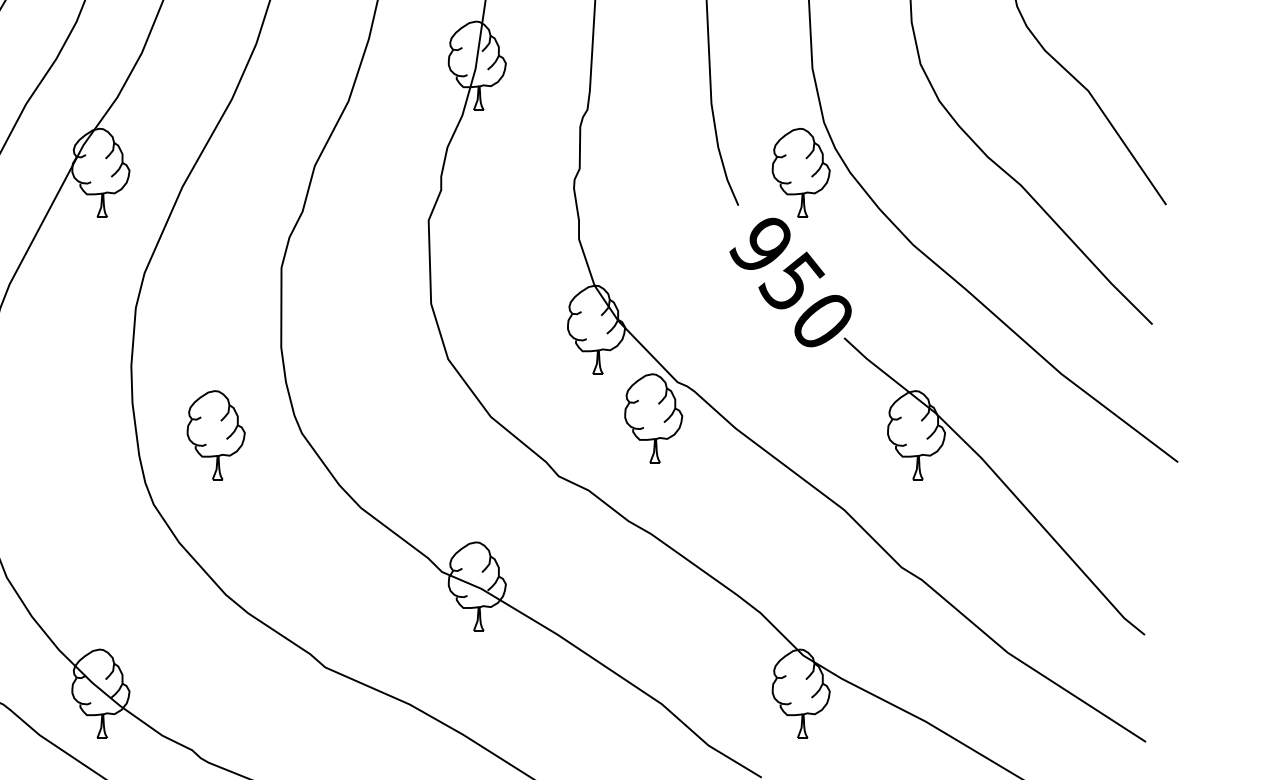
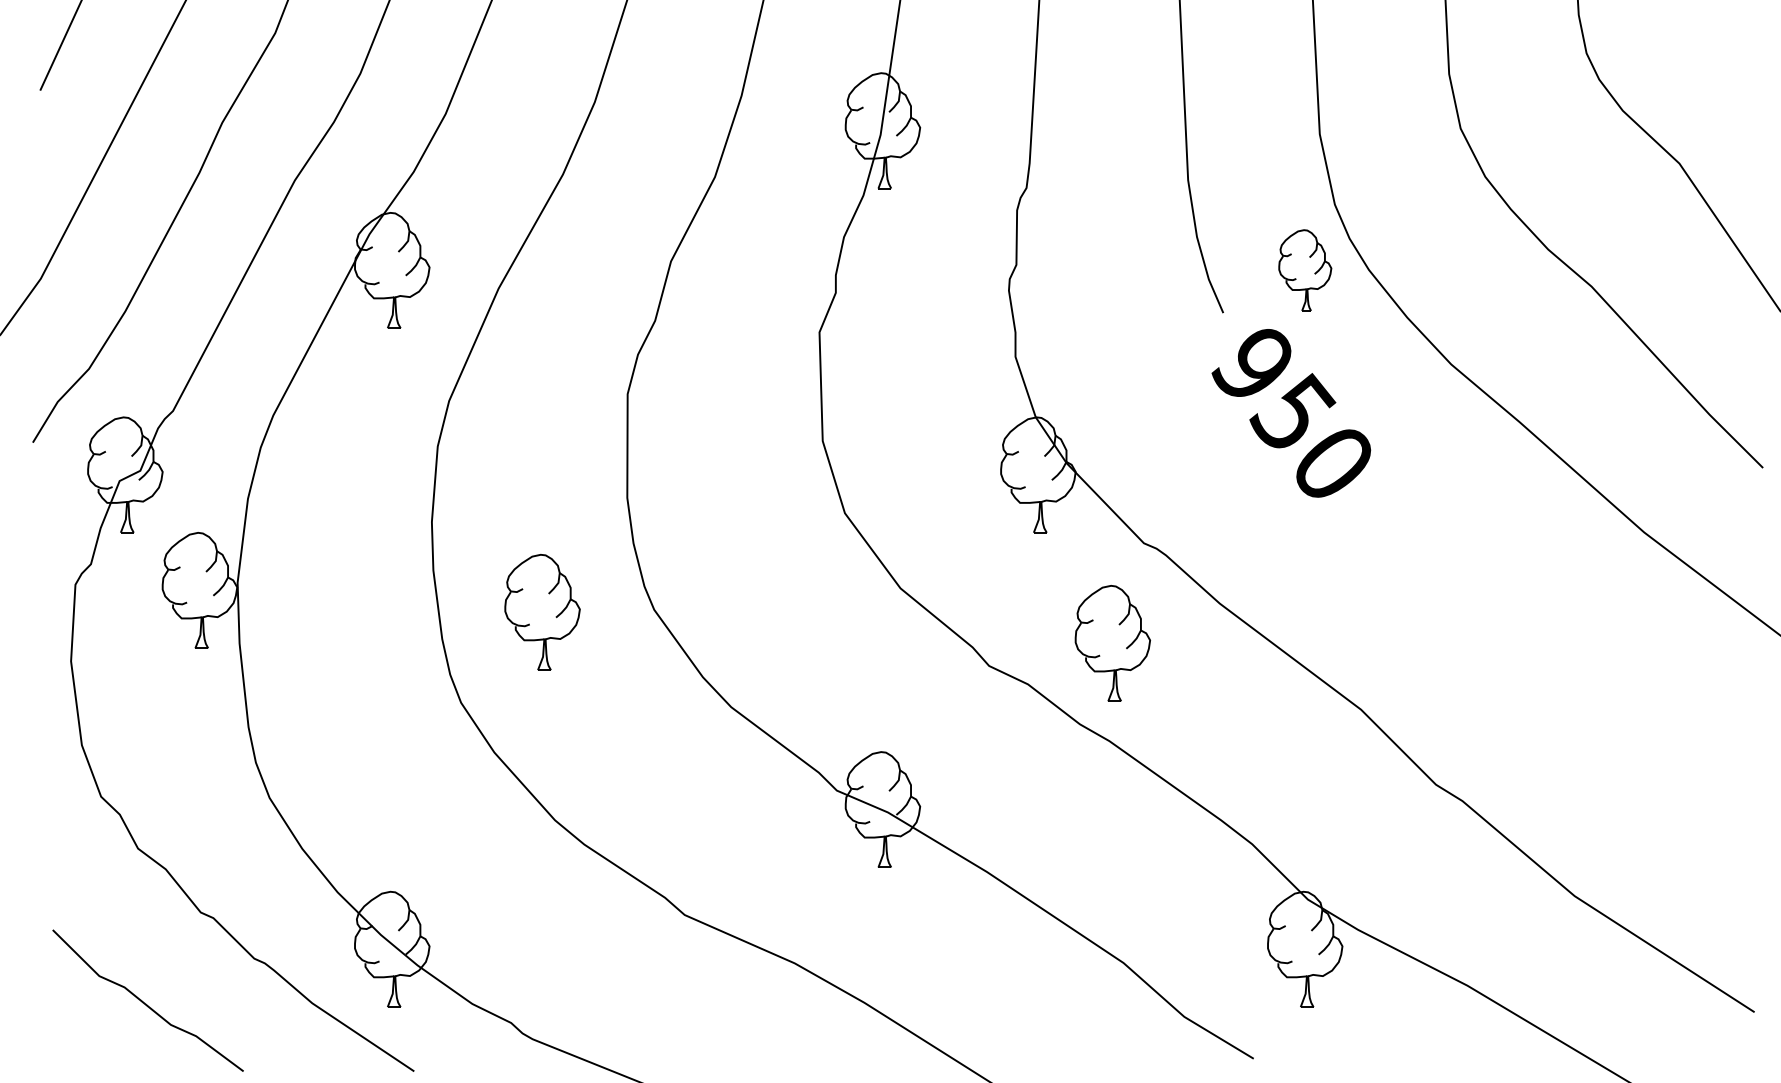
part: (801, 172) -> (1305, 270), size x0.7
part: (653, 418) -> (1112, 643), moved
part: (1000, 481) -> (1565, 672), removed

